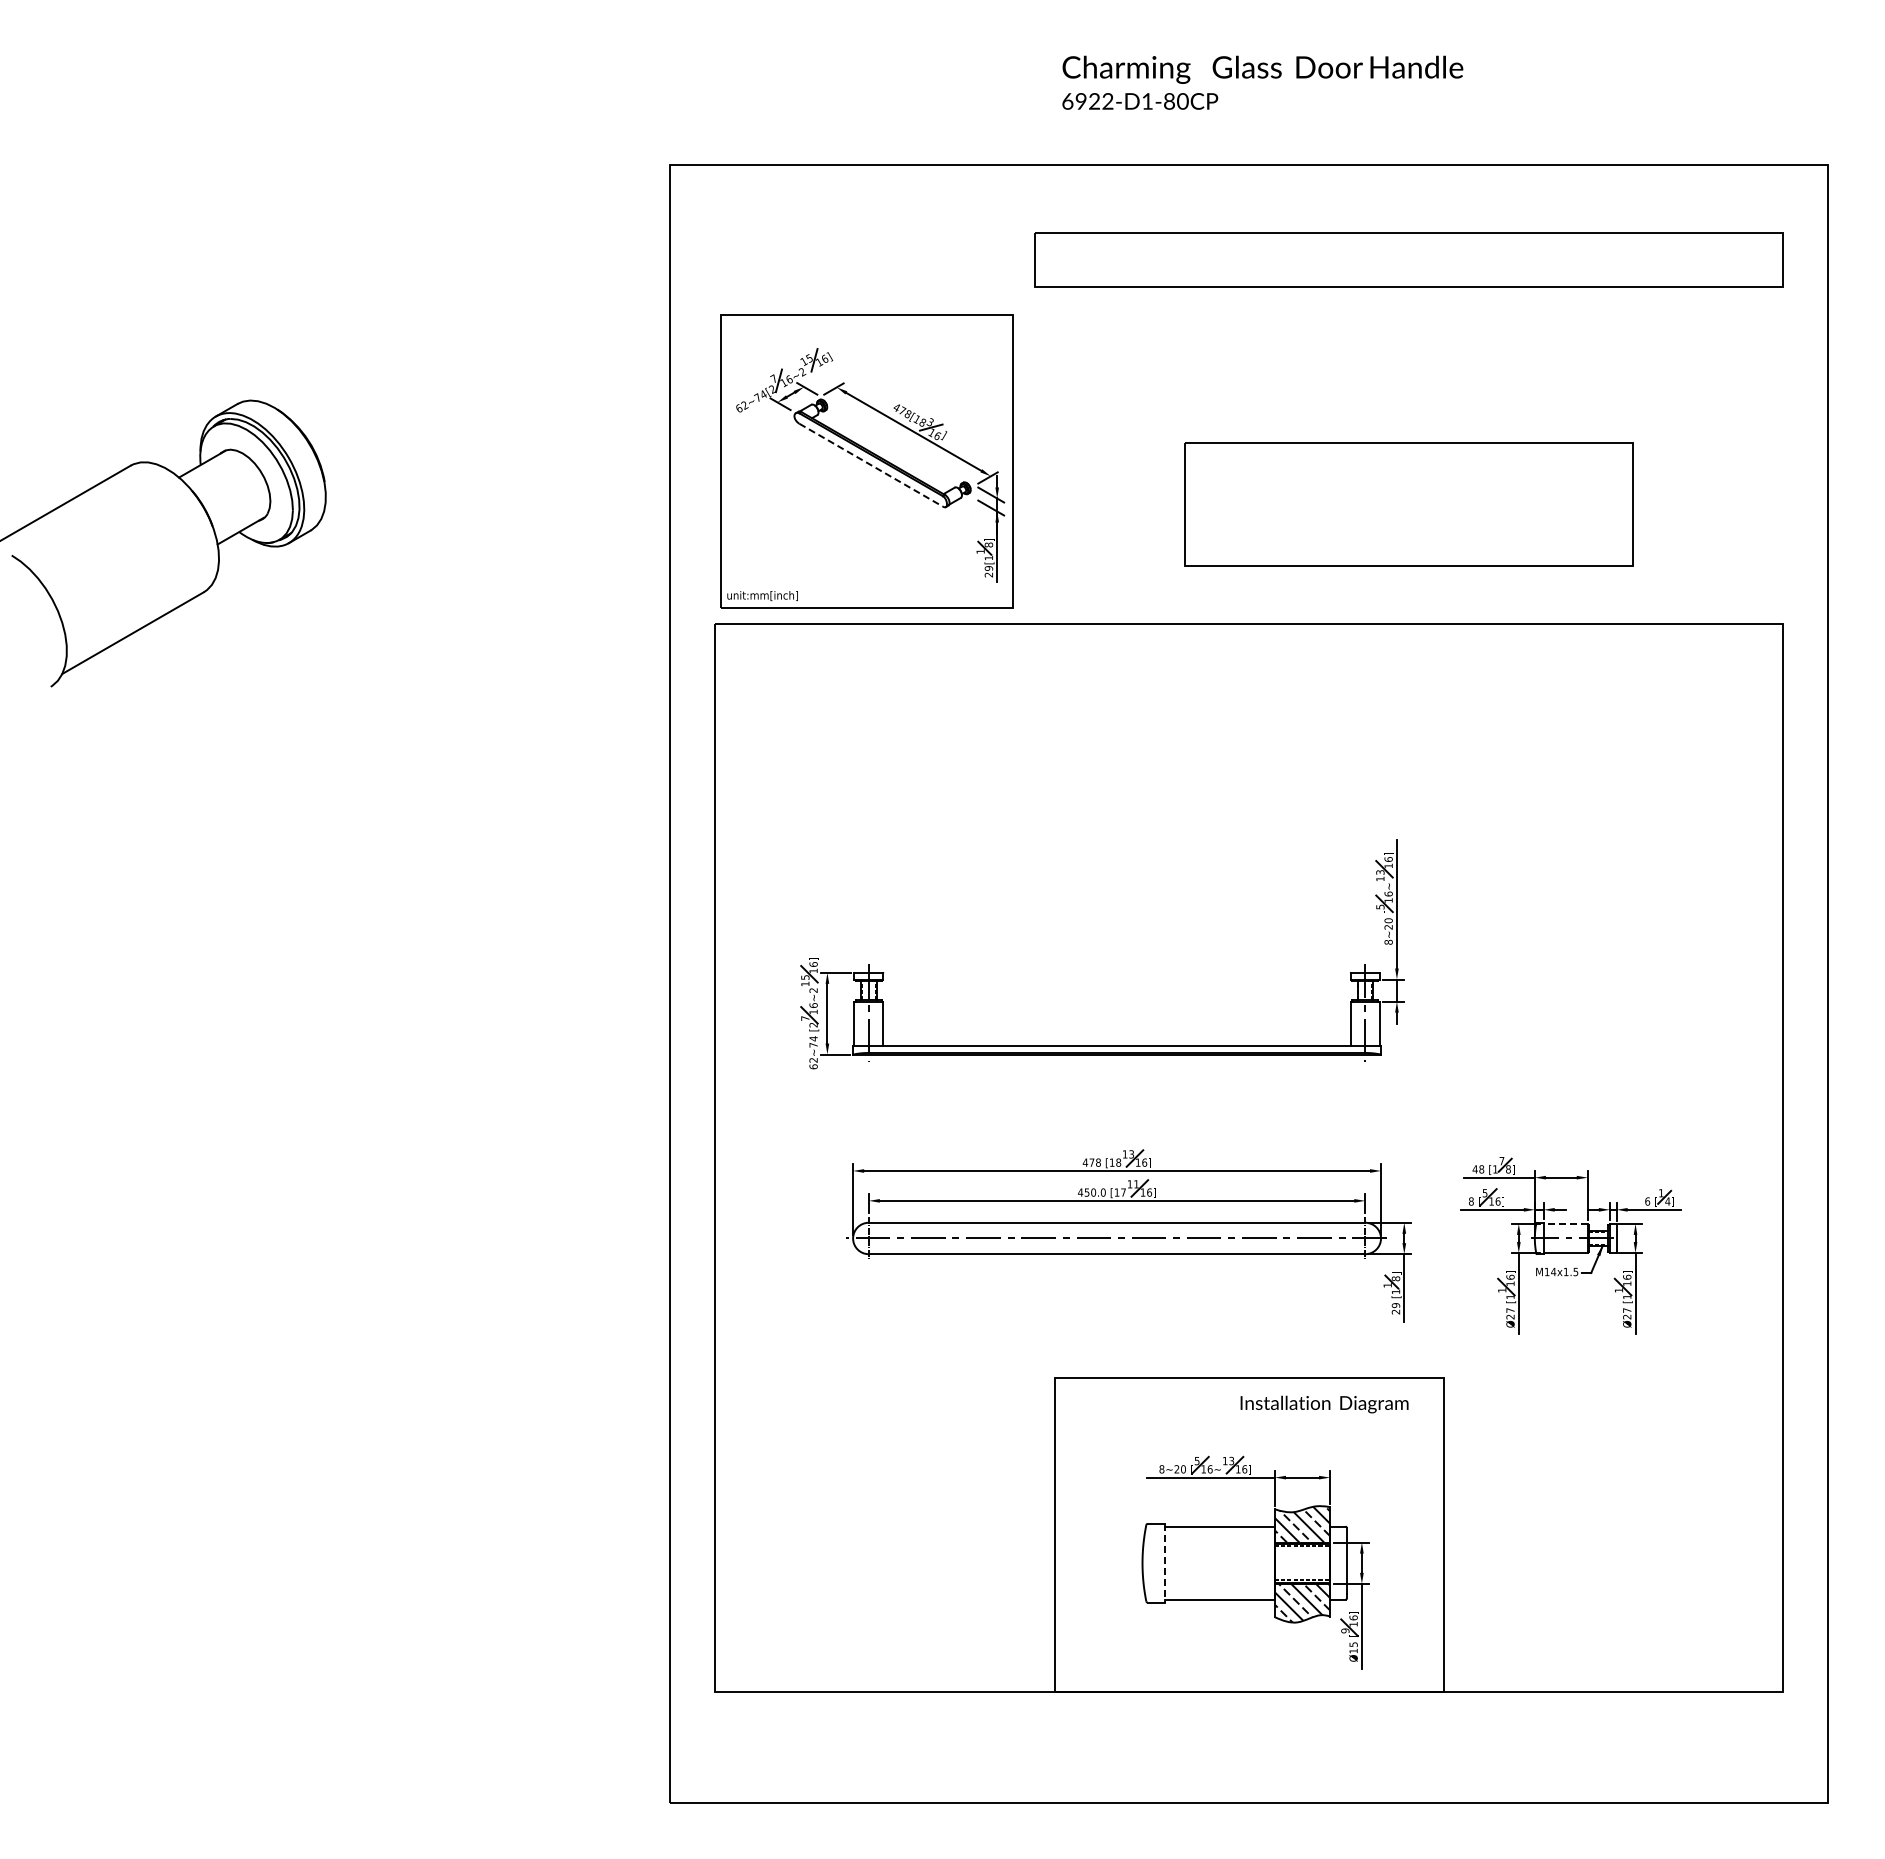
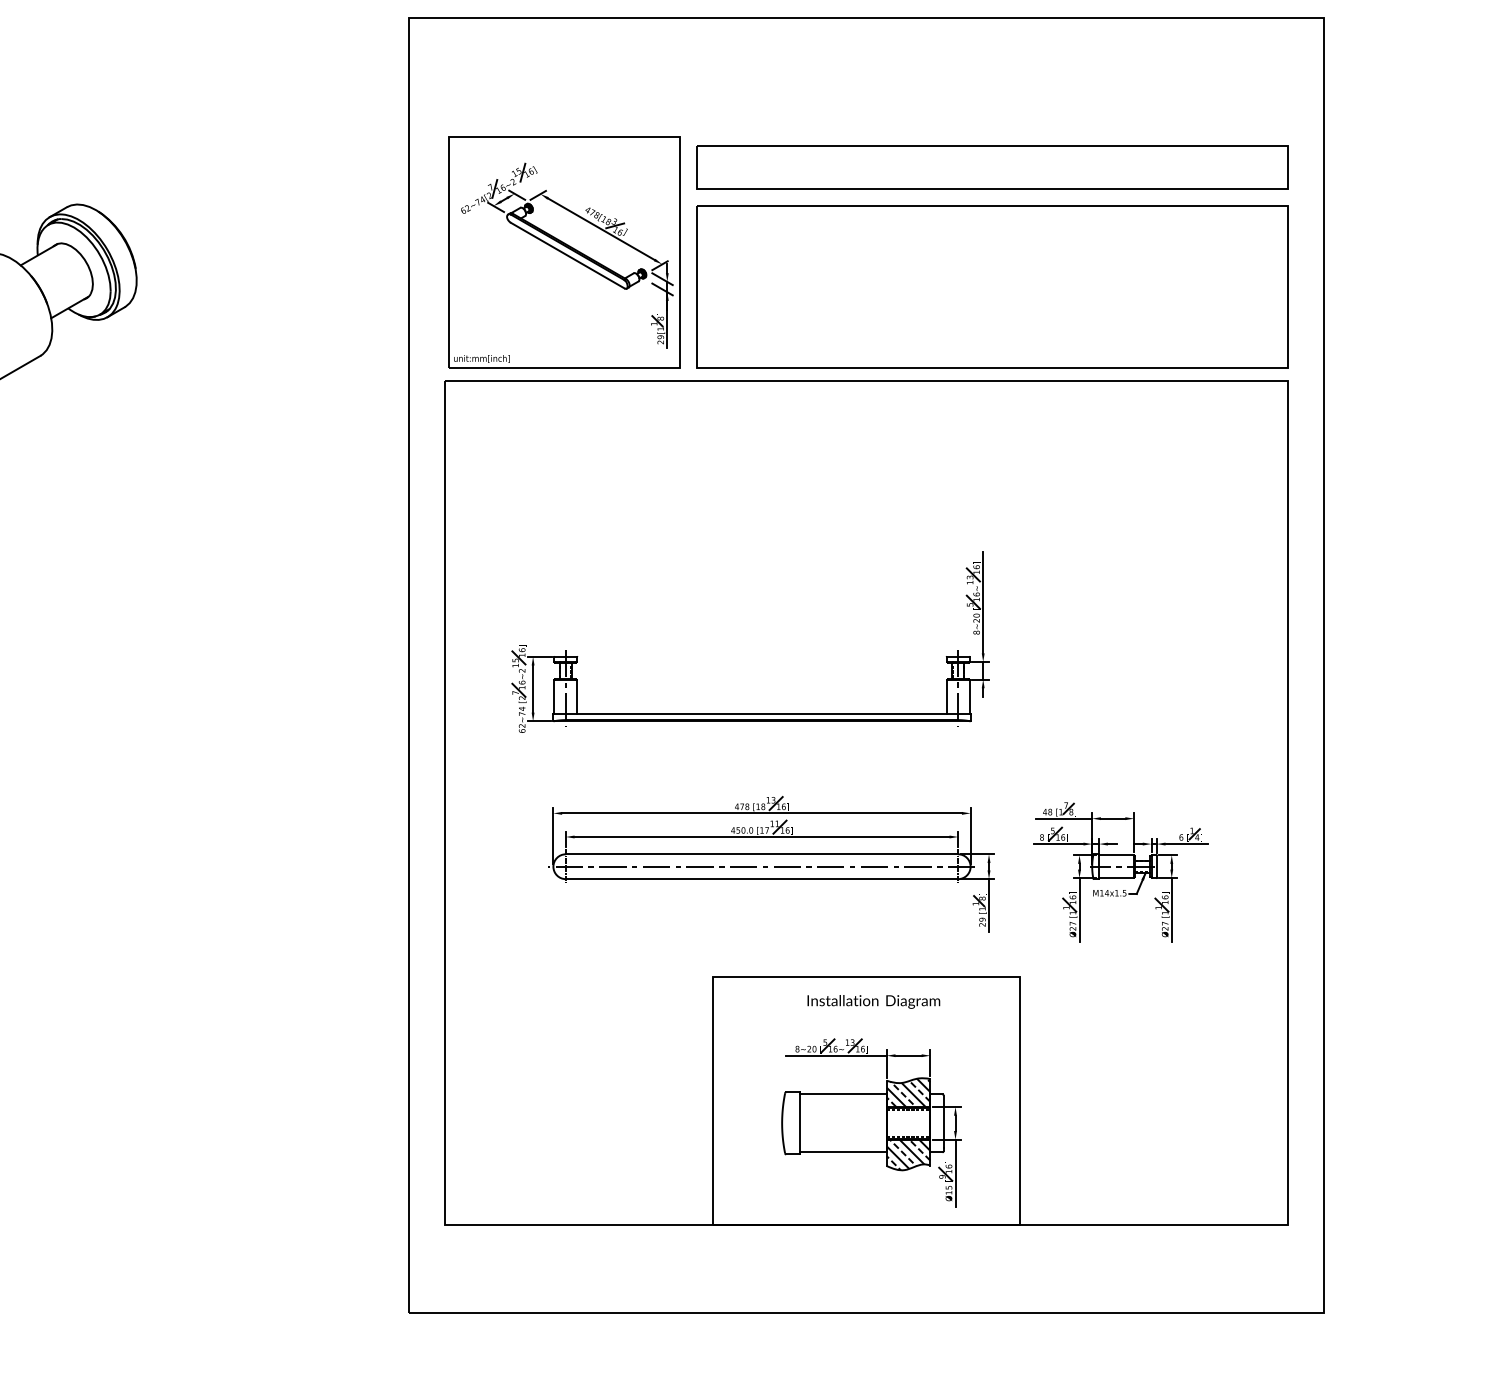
part: (1408, 259) -> (992, 166), moved
line: (871, 465) -> (567, 255), dashed -> solid
part: (1408, 504) -> (992, 286), size x1.67
line: (1565, 1223) -> (1116, 854), dashed -> solid
text: (1324, 1404) -> (873, 1001), moved
line: (1164, 1563) -> (799, 1123), dashed -> solid

